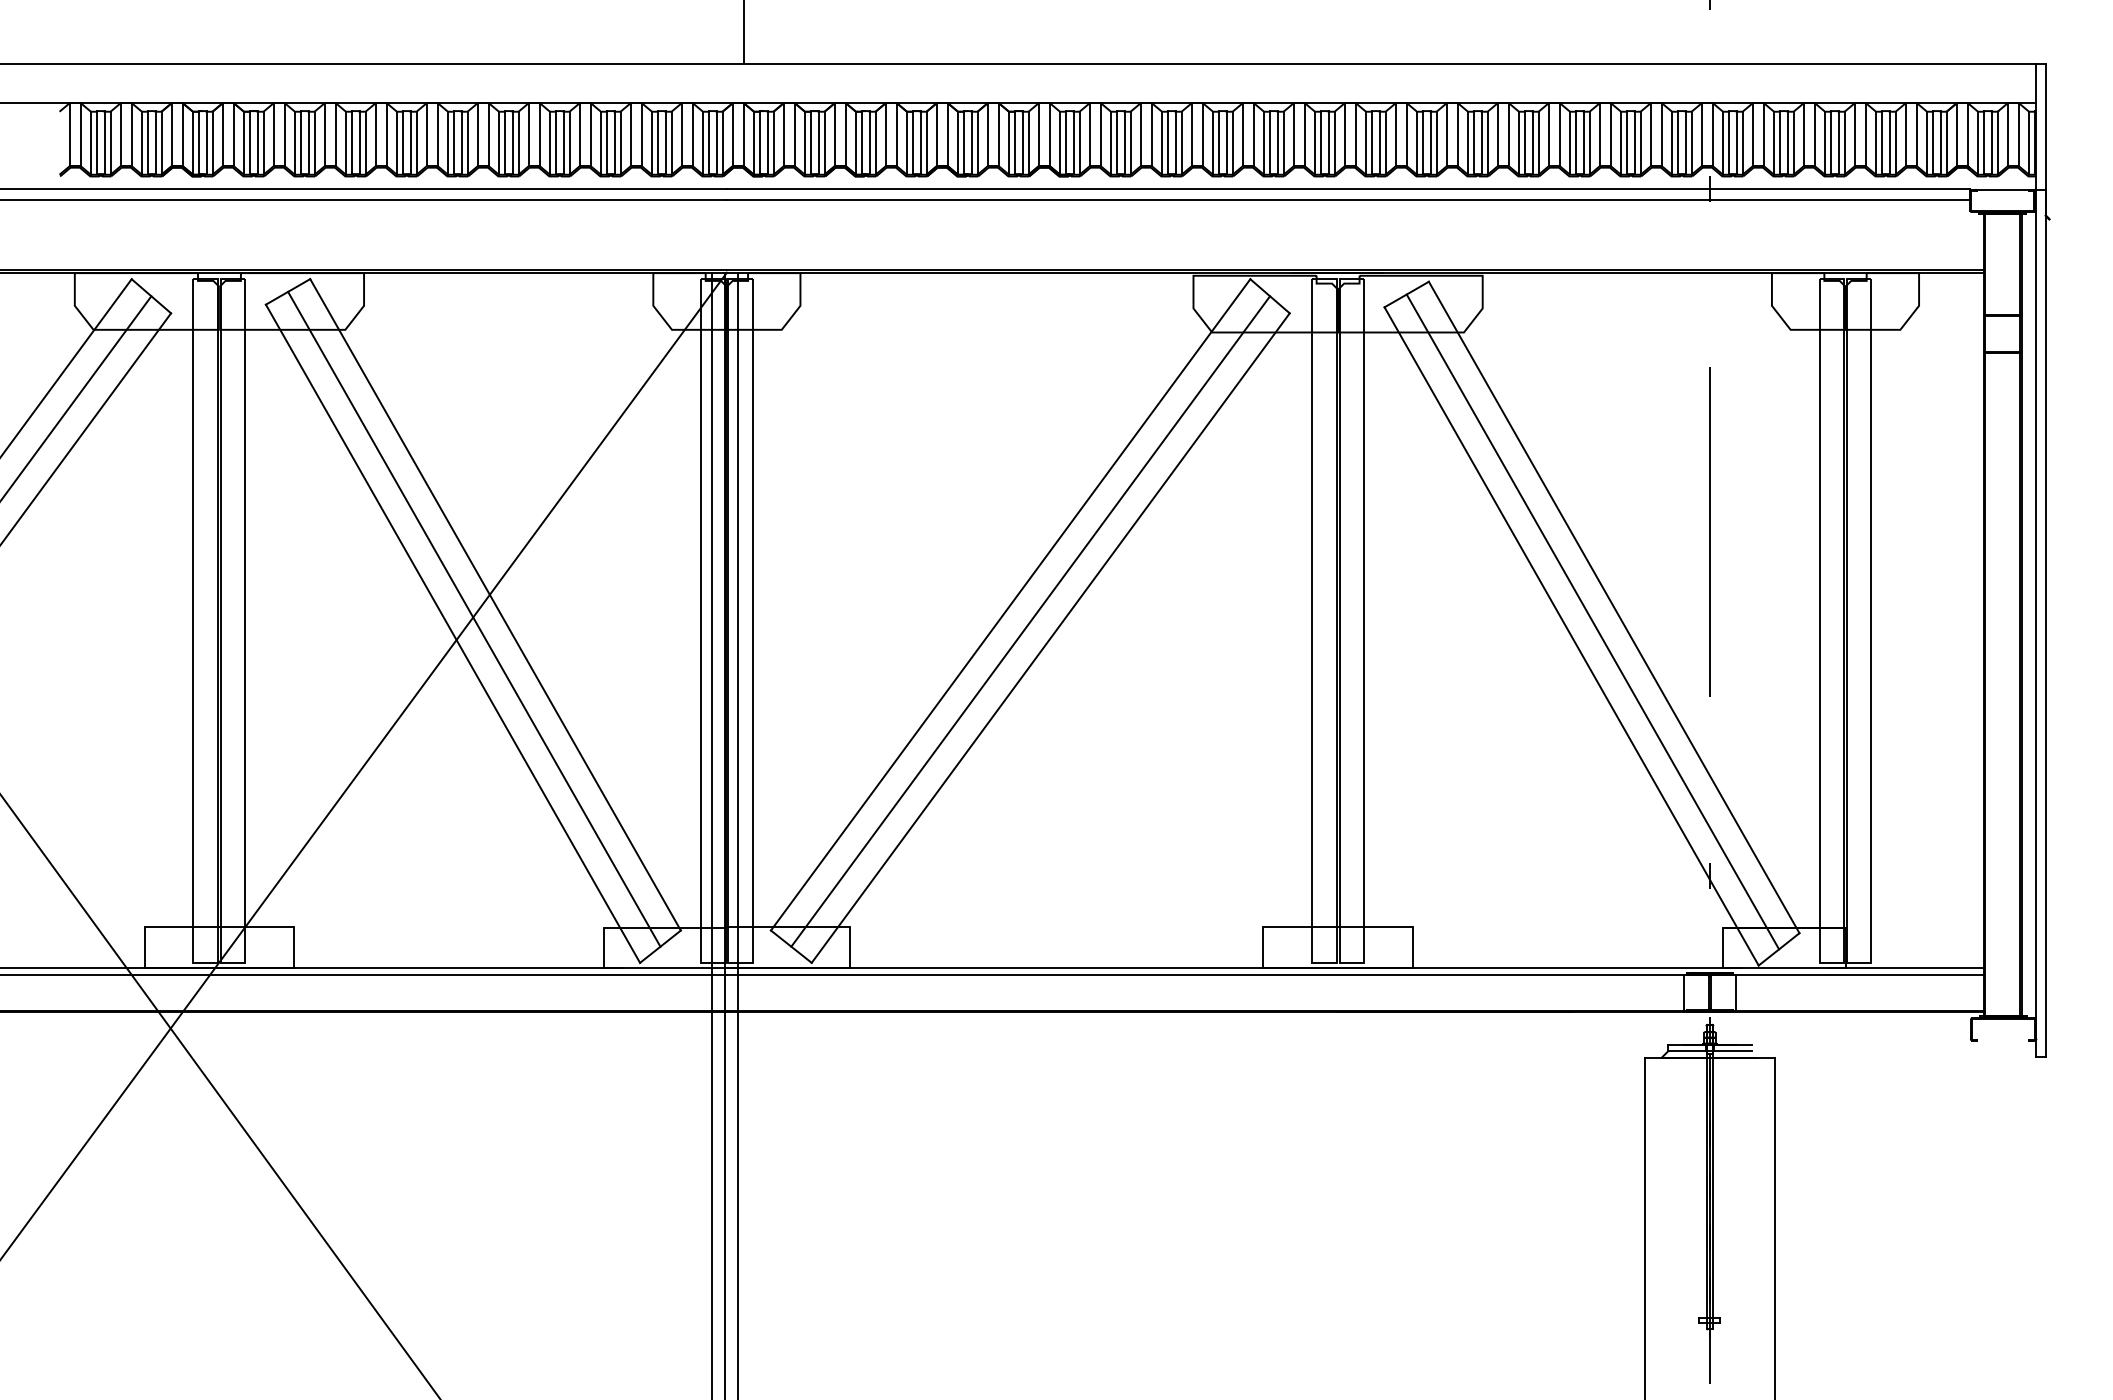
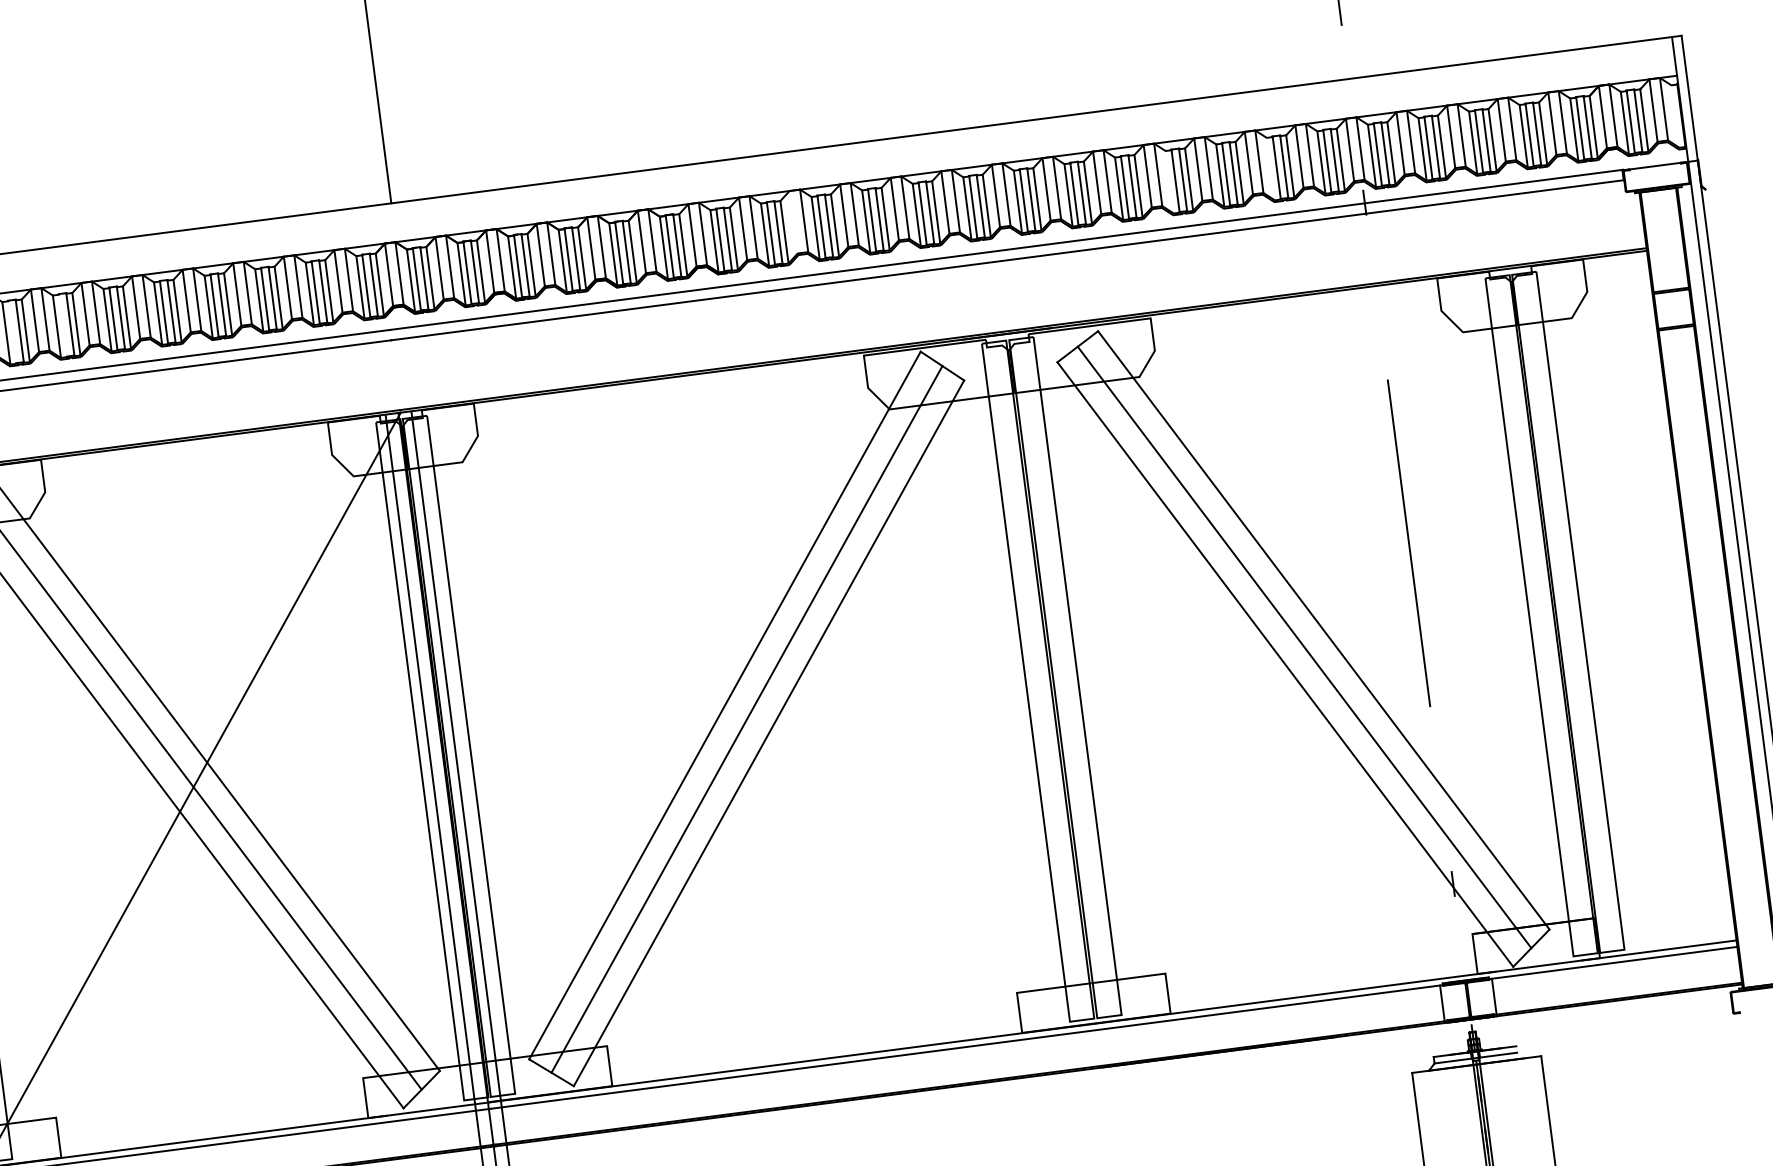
line: (1141, 134) -> (794, 222), removed
line: (351, 142) -> (11, 331), removed
line: (402, 142) -> (62, 325), removed
line: (1519, 142) -> (1170, 181), removed
line: (1621, 142) -> (1271, 168), removed
line: (2029, 142) -> (1675, 115), removed

